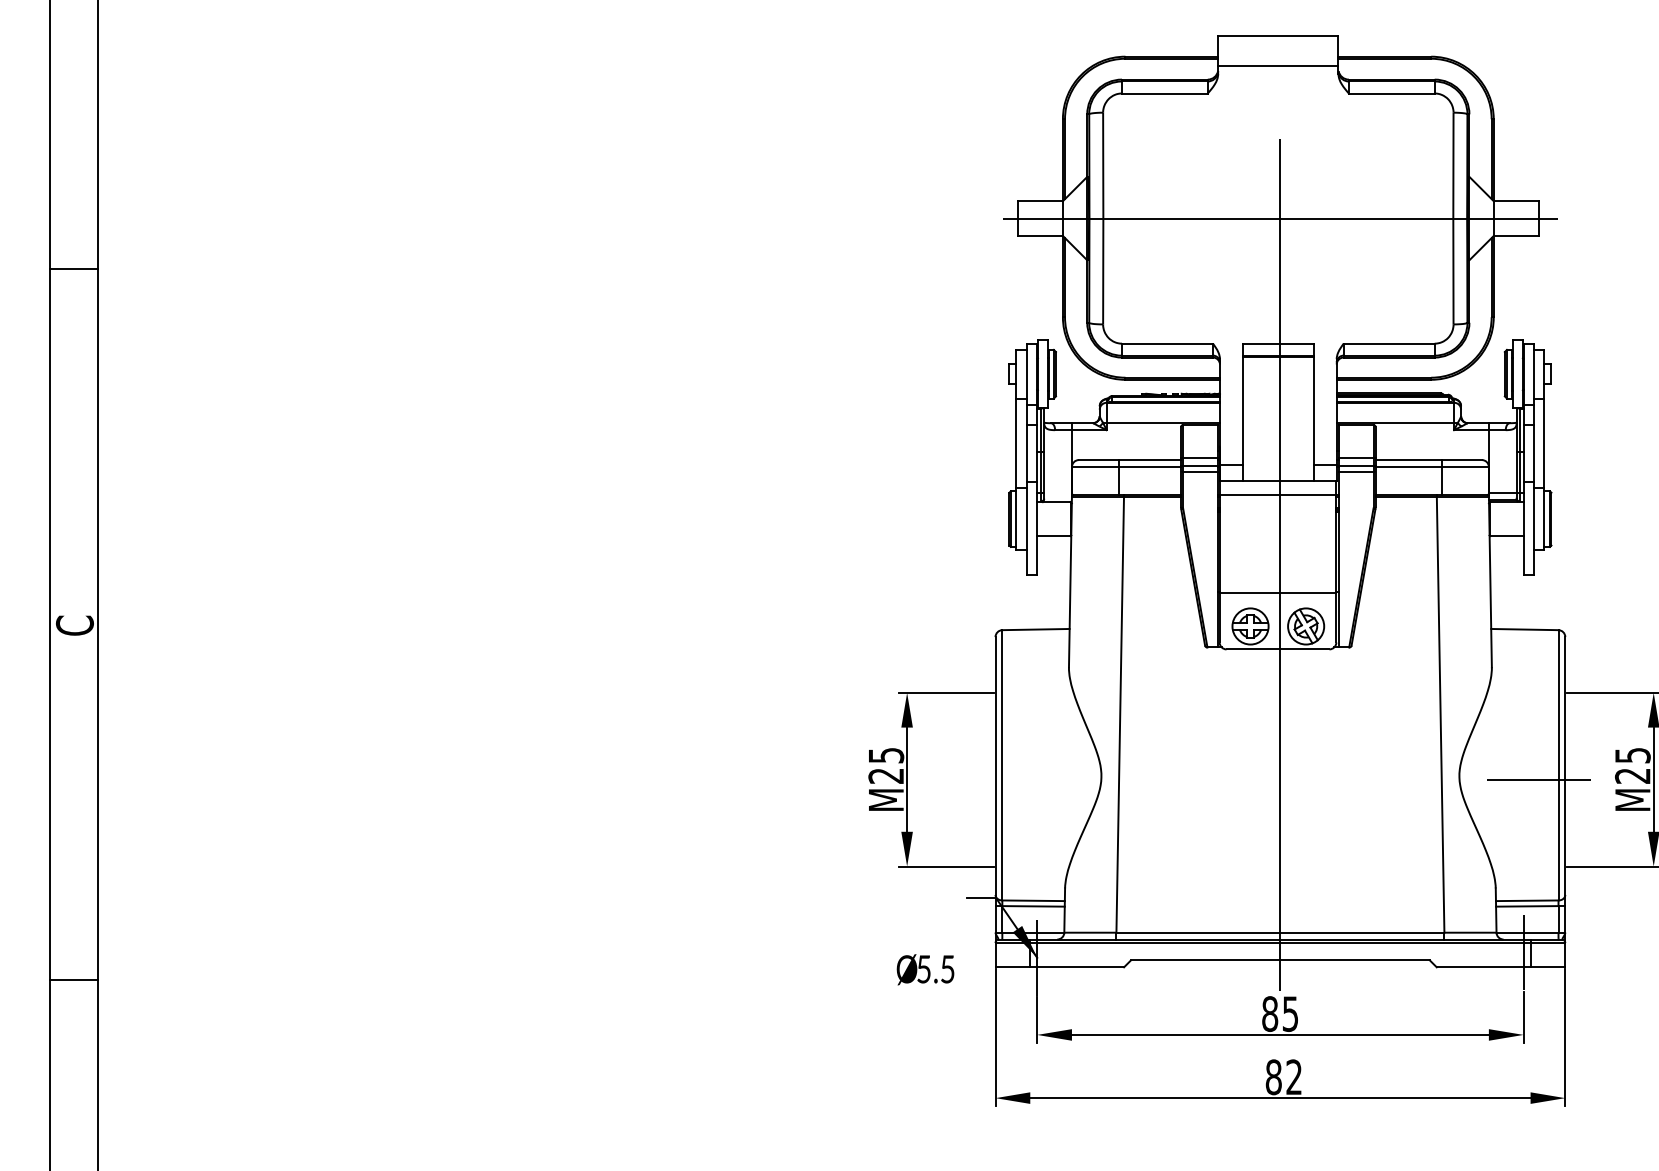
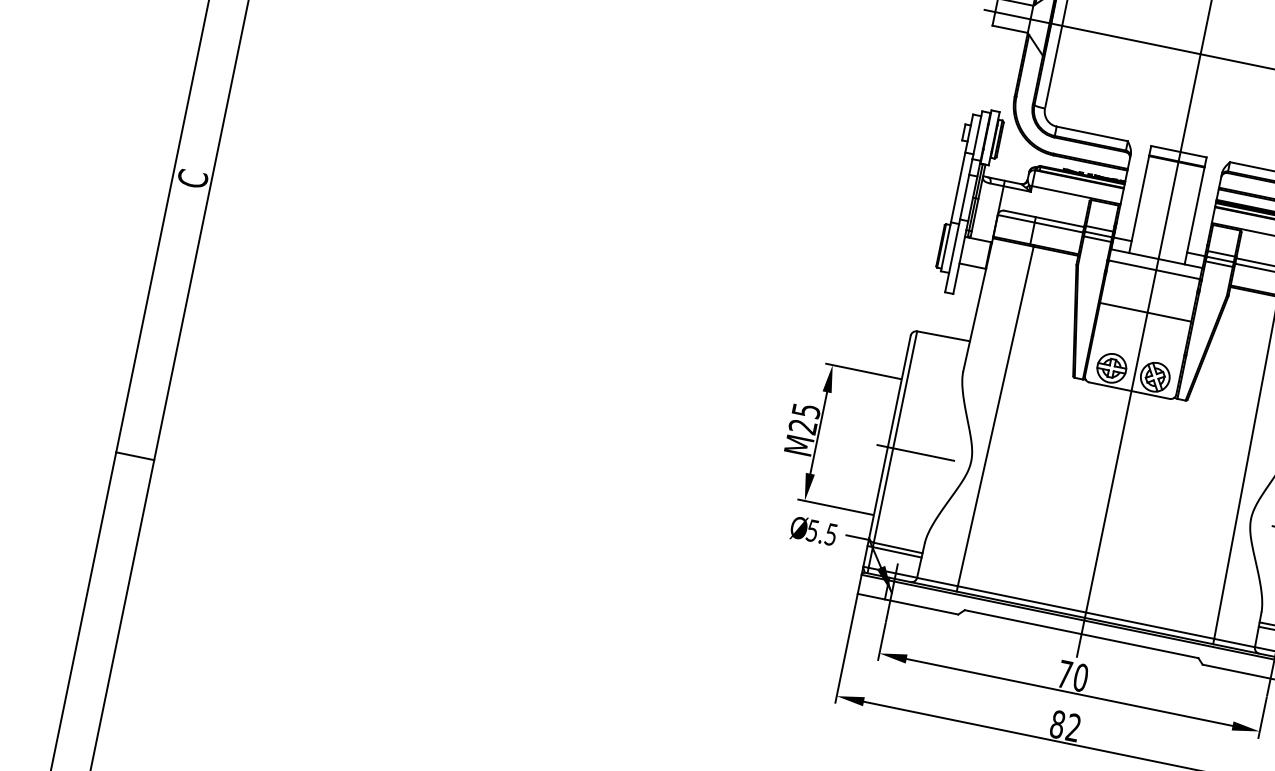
line: (1277, 593) -> (1145, 312), moved
line: (1031, 779) -> (916, 452), added
text: (925, 969) -> (813, 531), moved
text: (1280, 1013) -> (1073, 675), 85 -> 70

